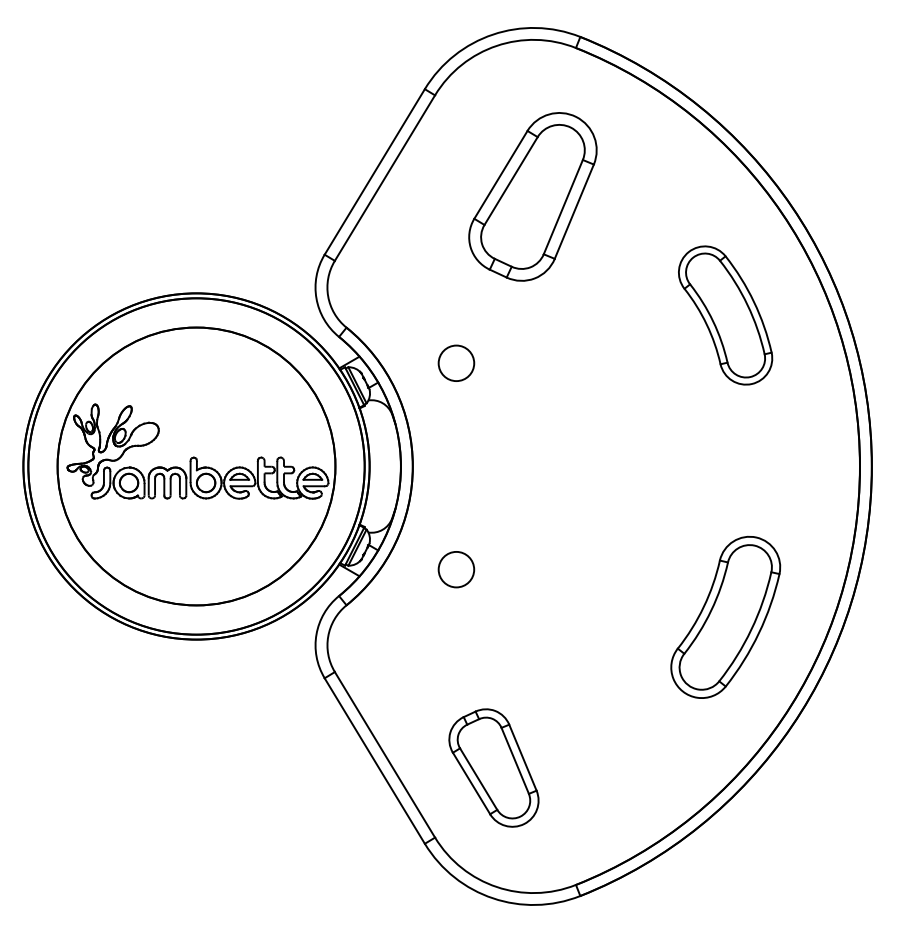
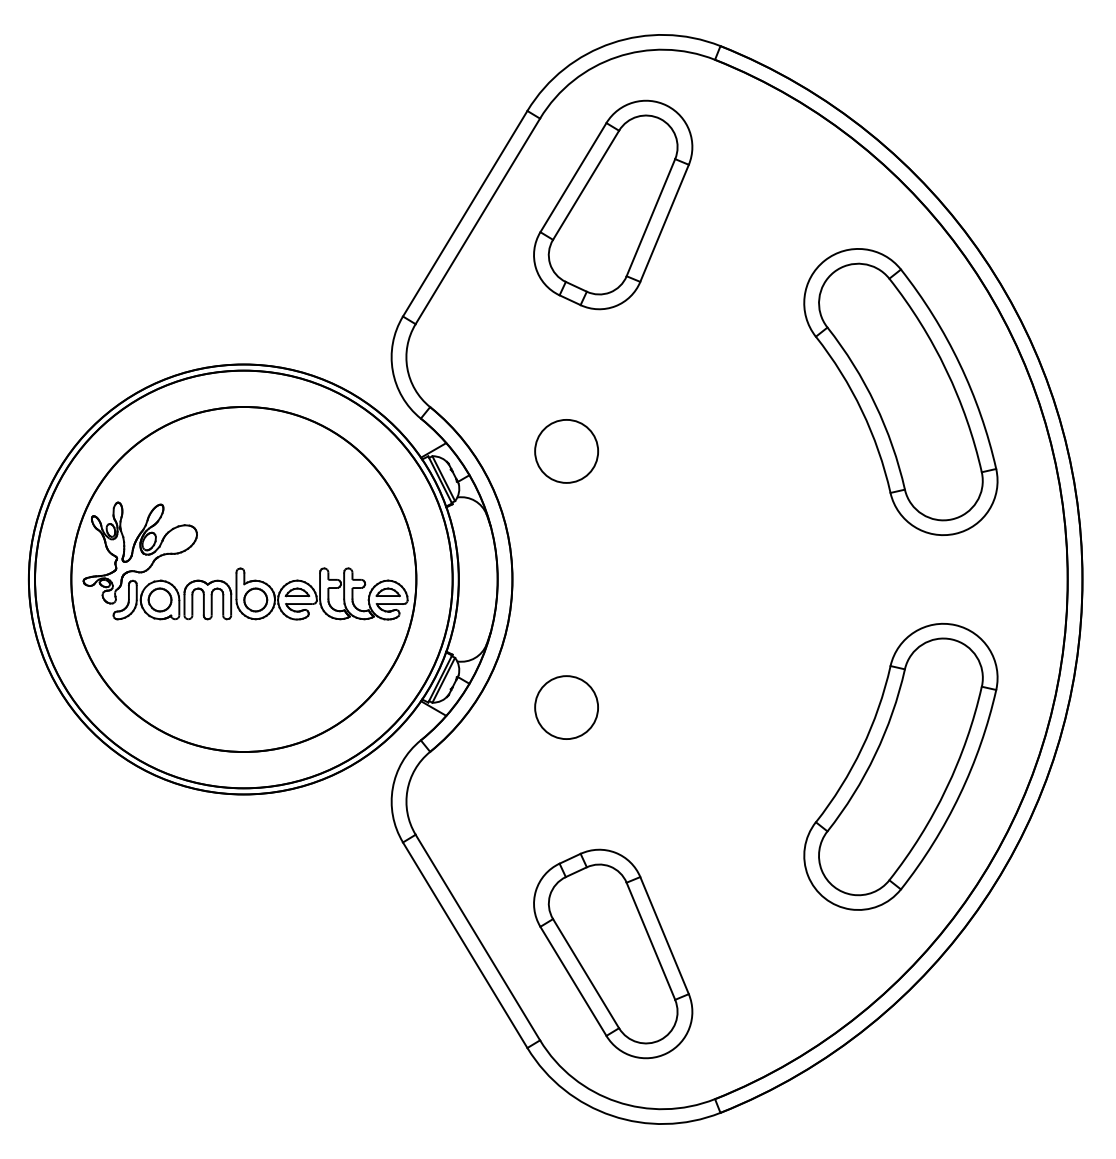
part: (532, 196) -> (612, 204), moved
part: (725, 315) -> (900, 391), size x1.67
circle: (456, 362) -> (566, 450), size x1.43
circle: (456, 569) -> (566, 707), size x1.43
part: (725, 617) -> (900, 767), size x1.43
part: (493, 767) -> (612, 953), size x1.43

